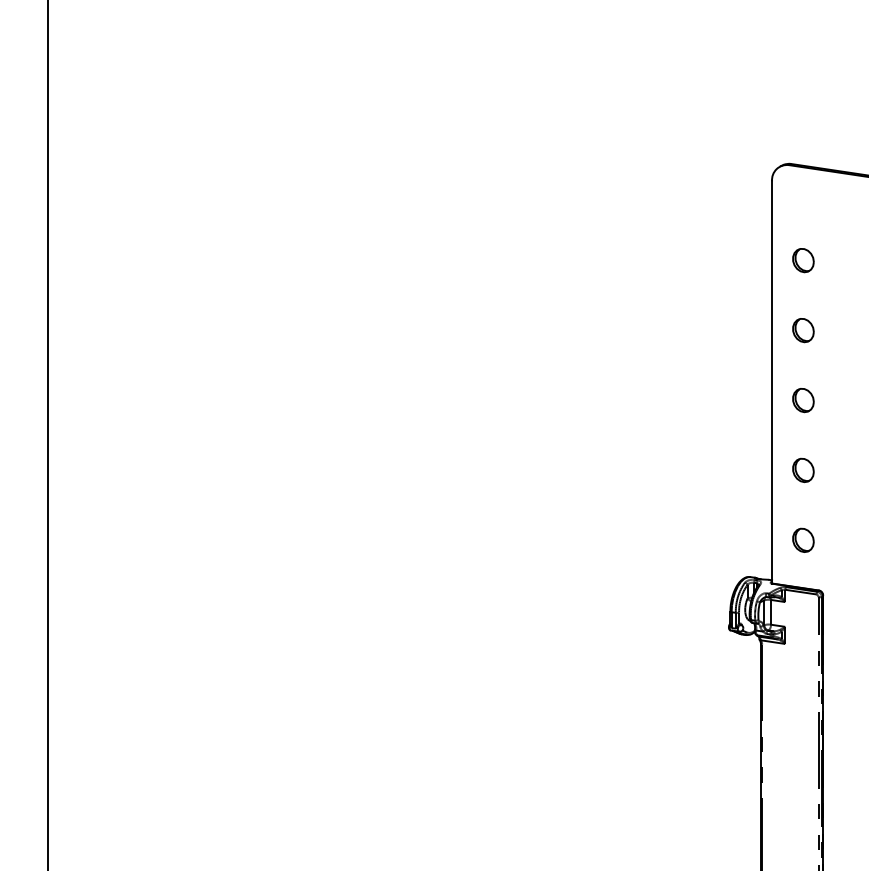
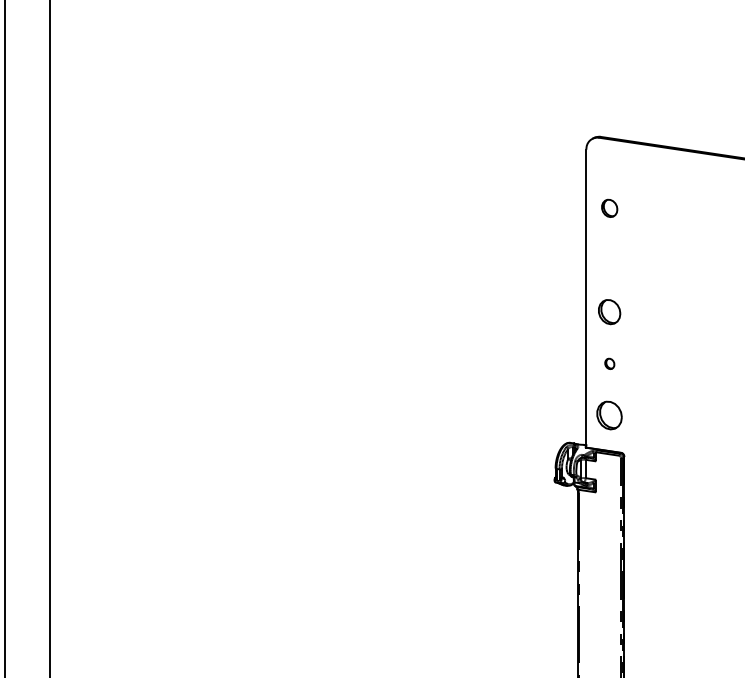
part: (803, 329) -> (609, 259), removed
part: (803, 399) -> (609, 311), size x1.4
part: (803, 469) -> (609, 363), size x0.6
part: (803, 540) -> (609, 415), size x1.6

